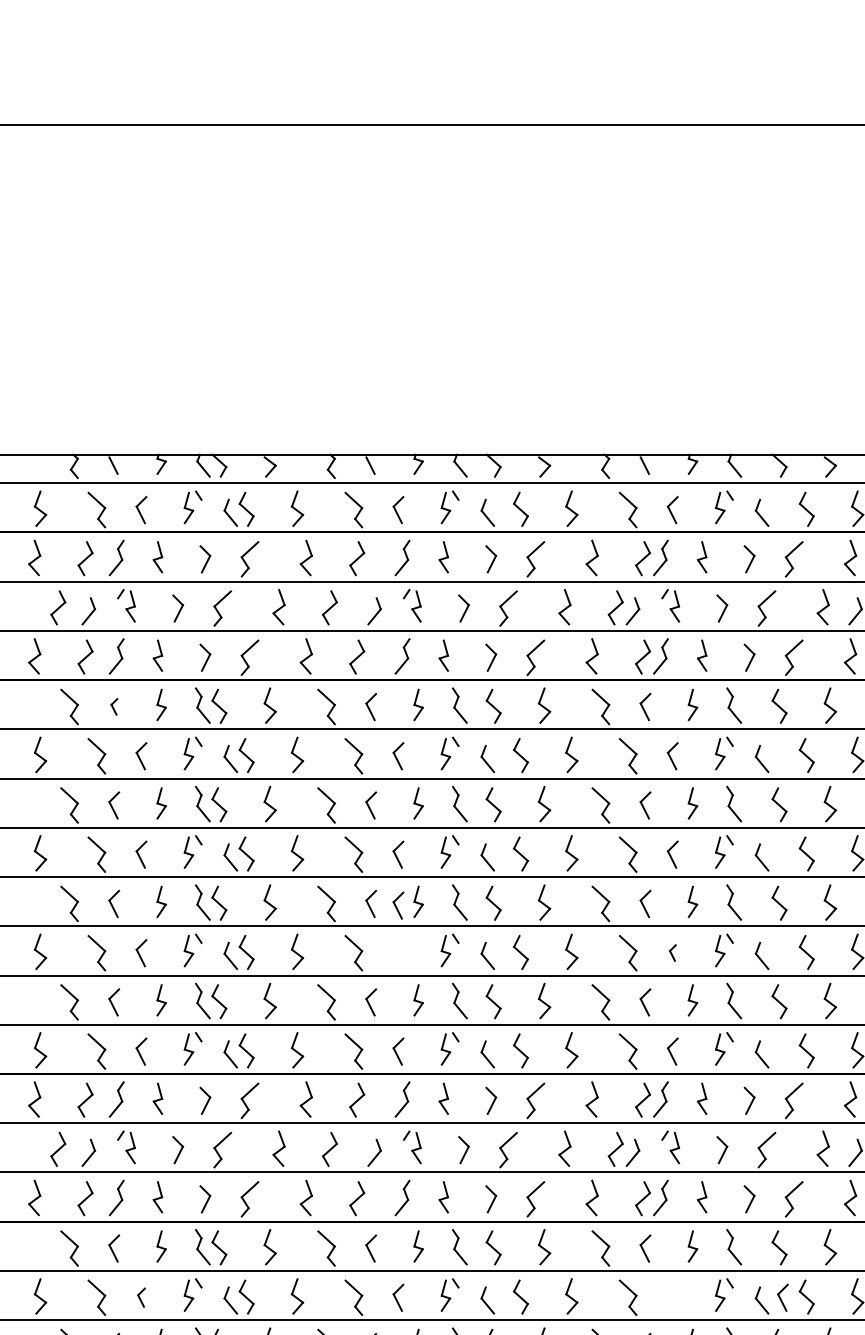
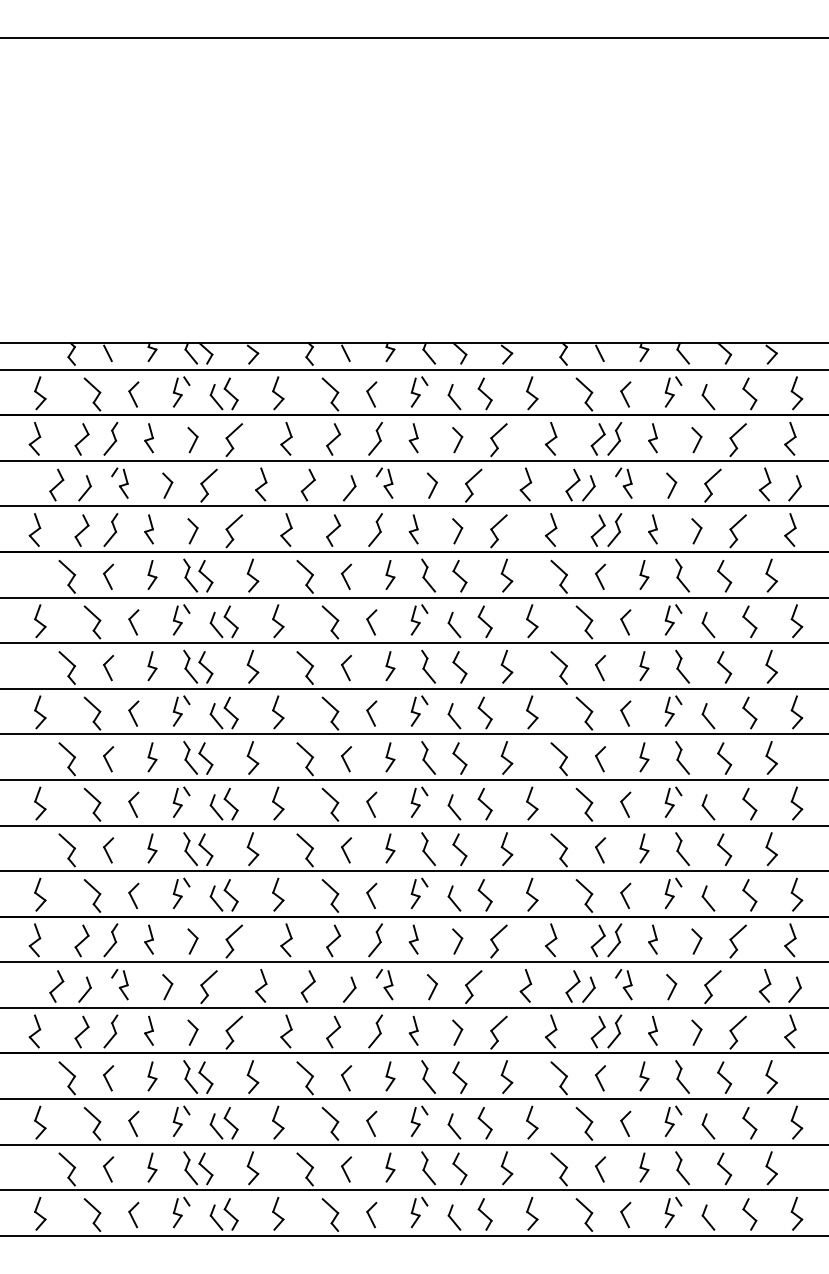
part: (114, 706) -> (108, 576), size x1.67
part: (398, 905) -> (371, 804), moved
part: (672, 952) -> (625, 804), size x1.67
part: (141, 1297) -> (133, 1123), size x1.43
part: (782, 1297) -> (625, 1123), moved

